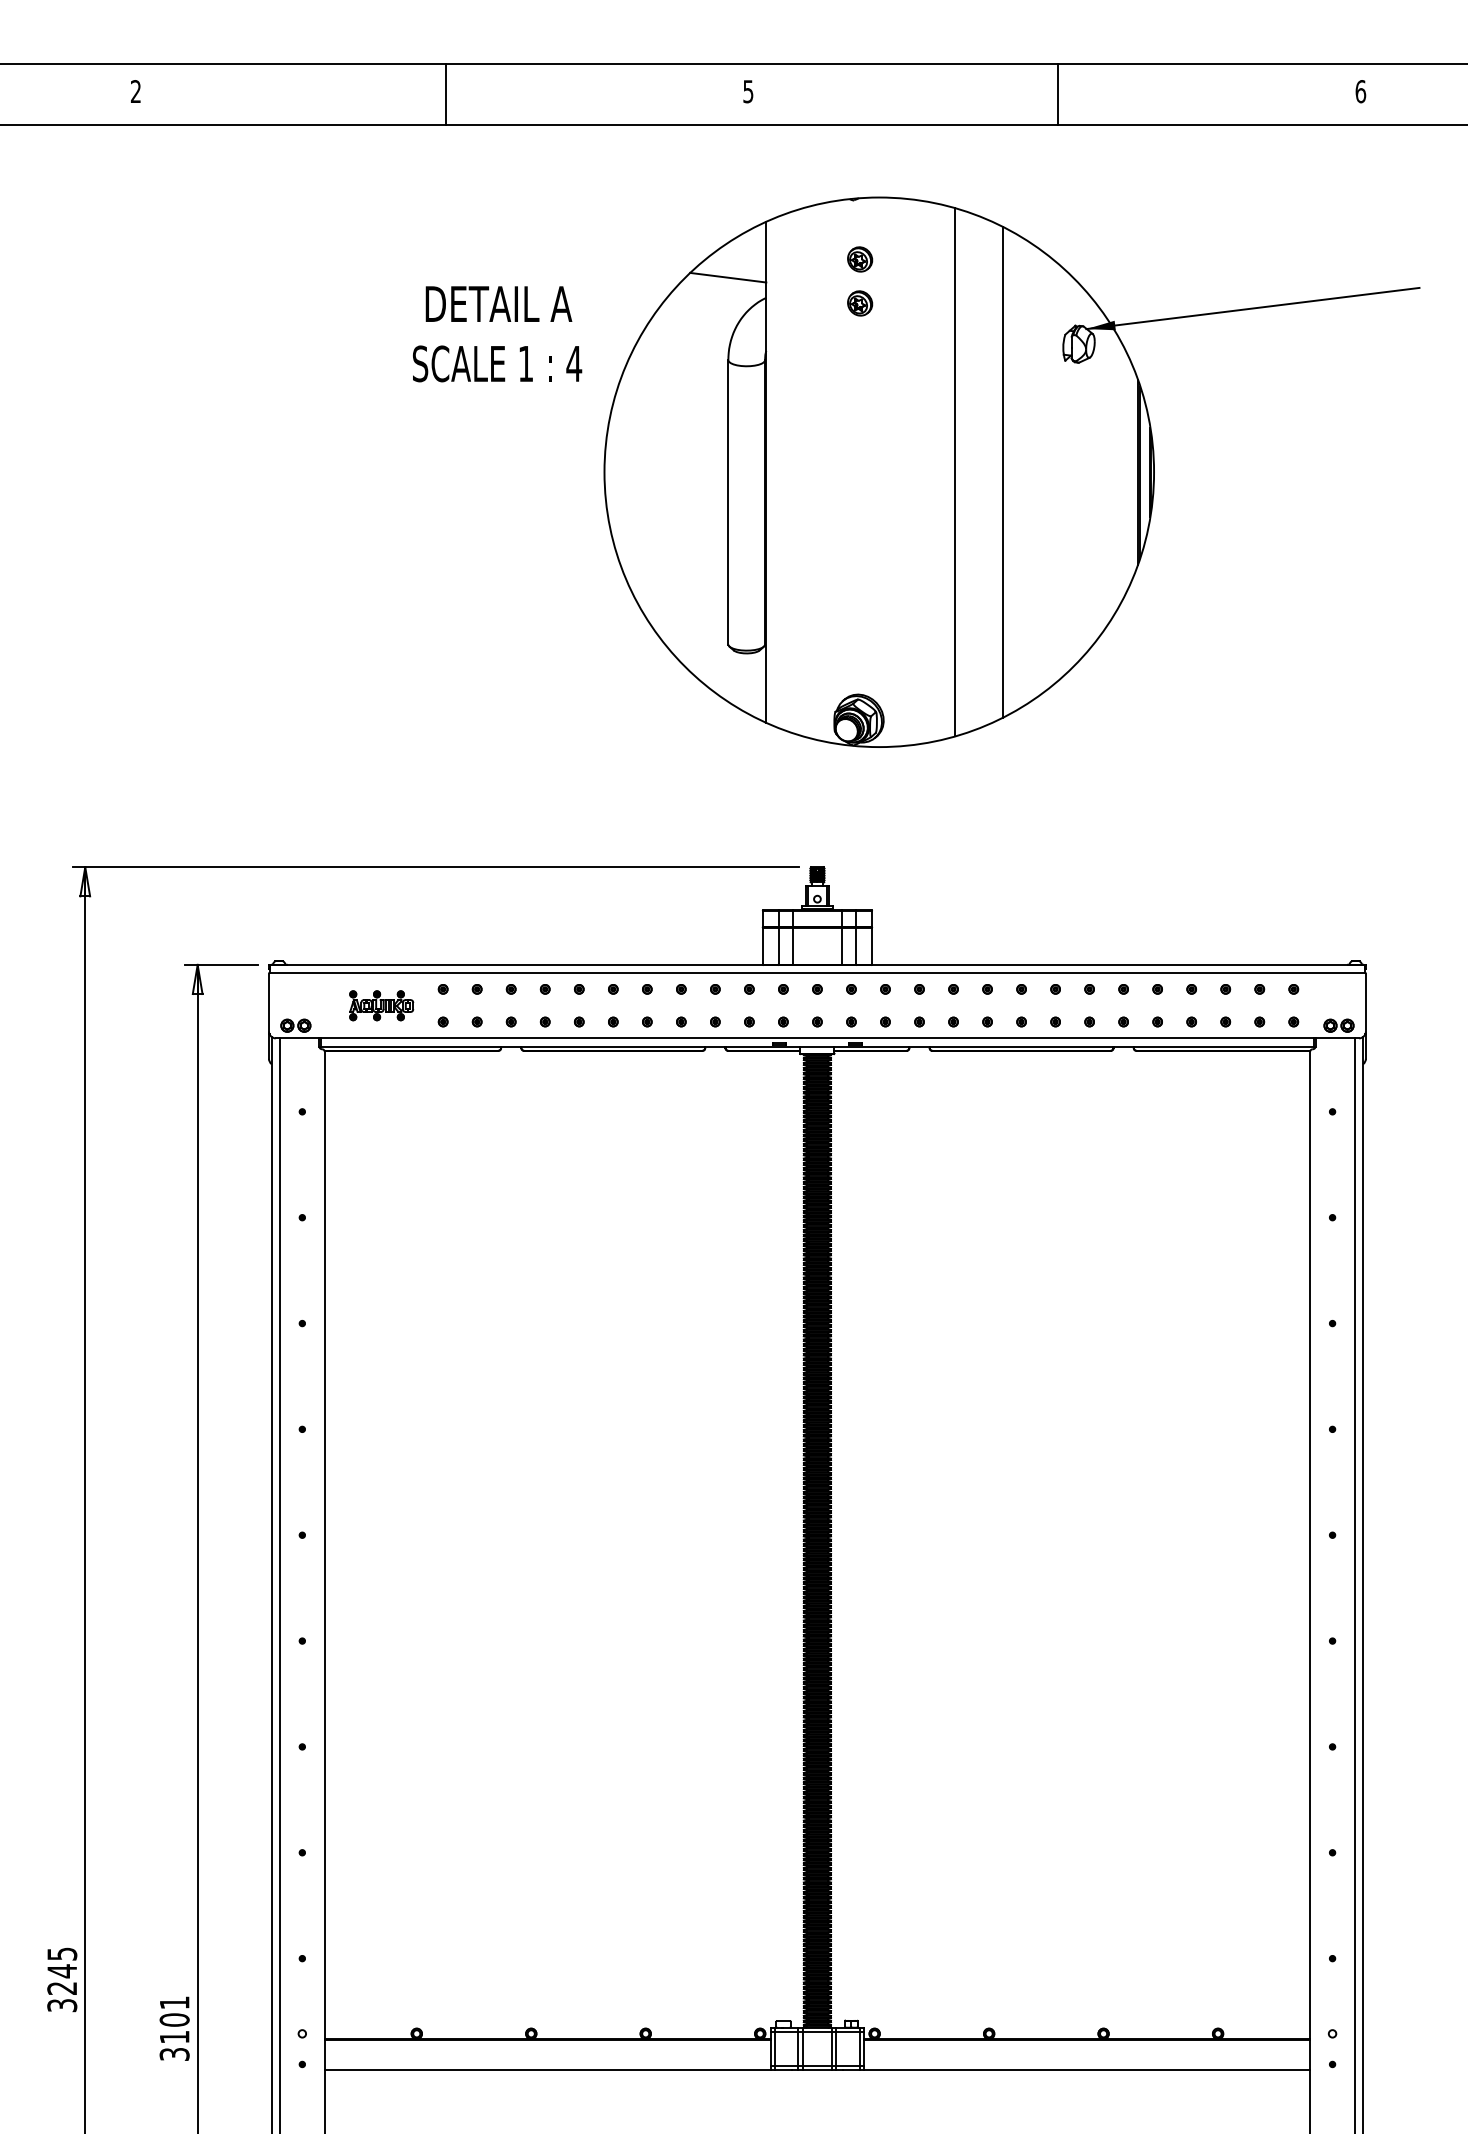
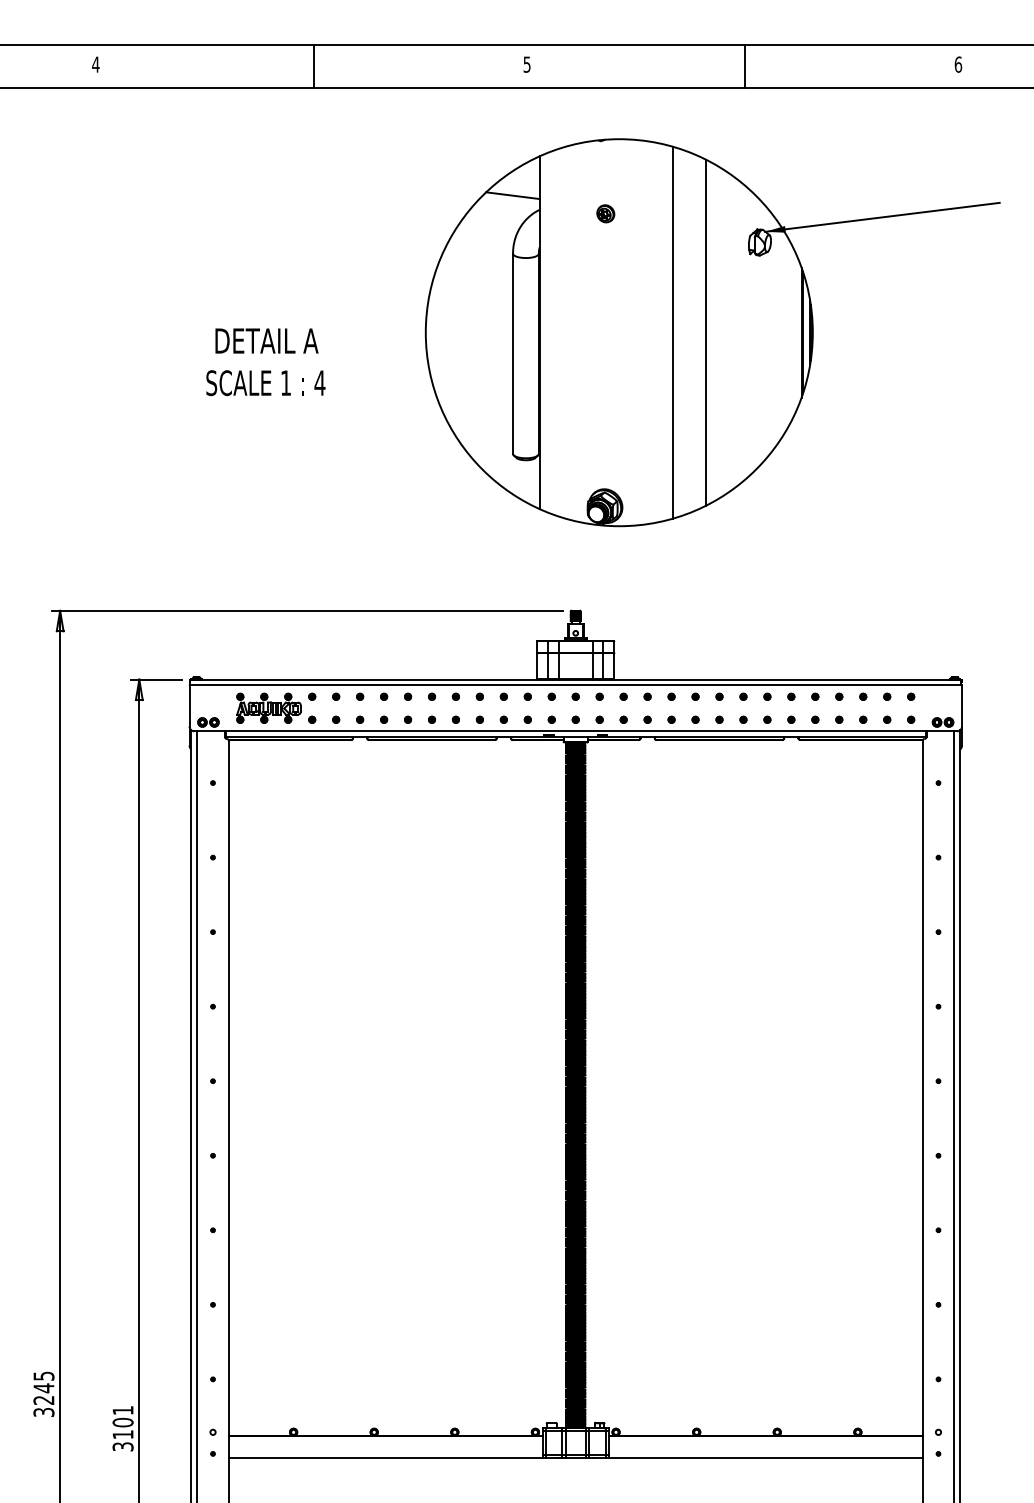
text: (135, 91) -> (95, 64), 2 -> 4
part: (860, 259) -> (606, 182), removed
text: (497, 334) -> (265, 362), moved
part: (381, 1005) -> (268, 708), size x1.43

